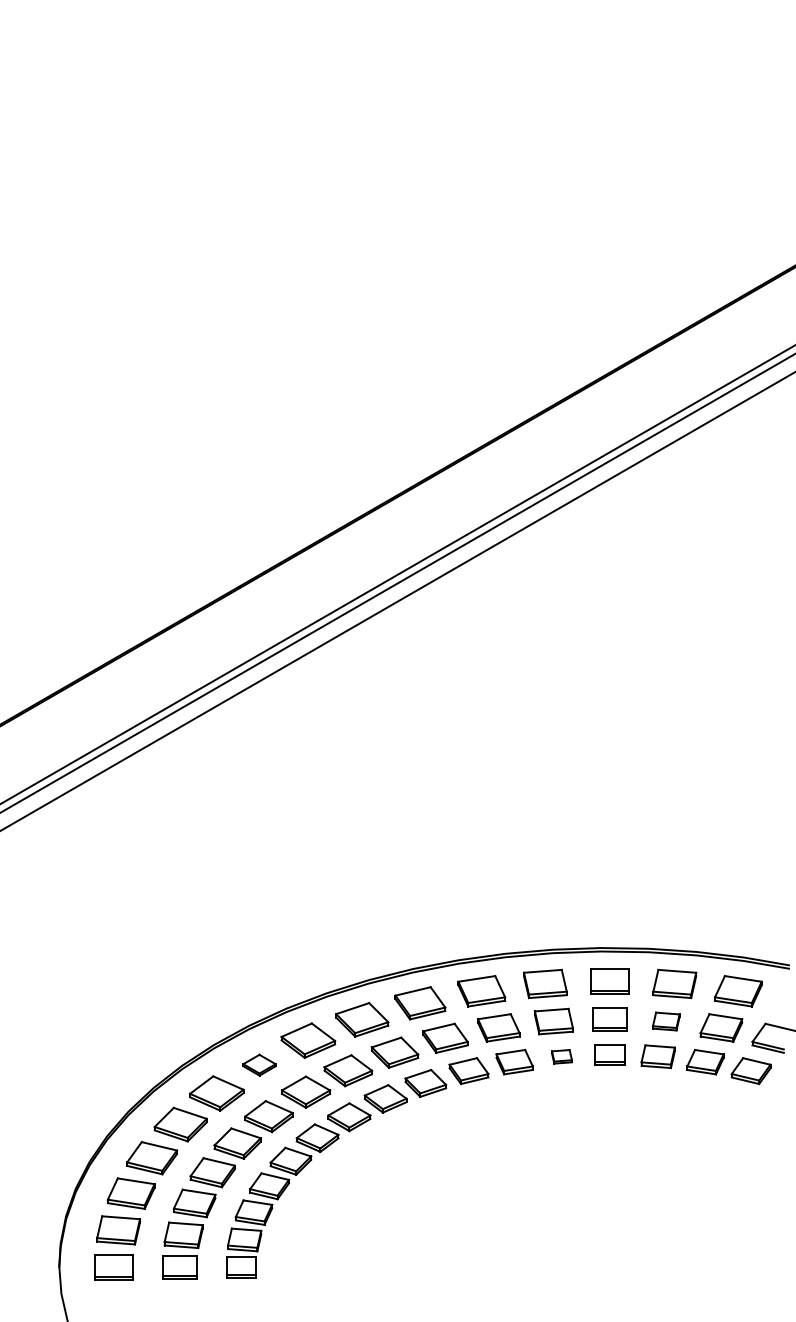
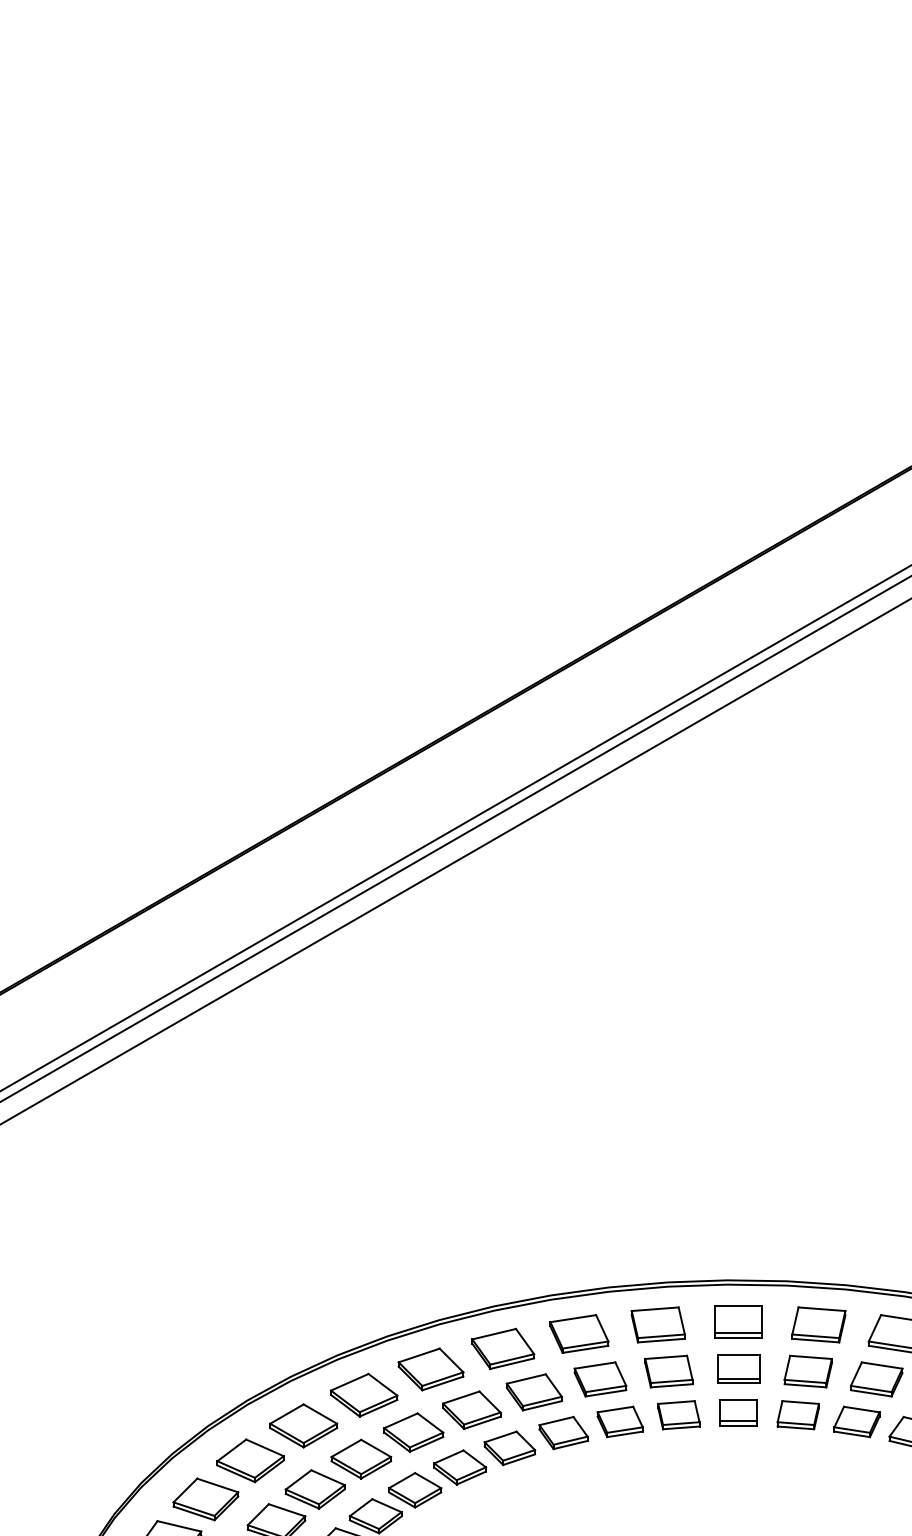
part: (666, 1021) -> (808, 1371), size x1.43
part: (561, 1056) -> (678, 1414), size x1.67
part: (259, 1064) -> (303, 1424), size x1.67

